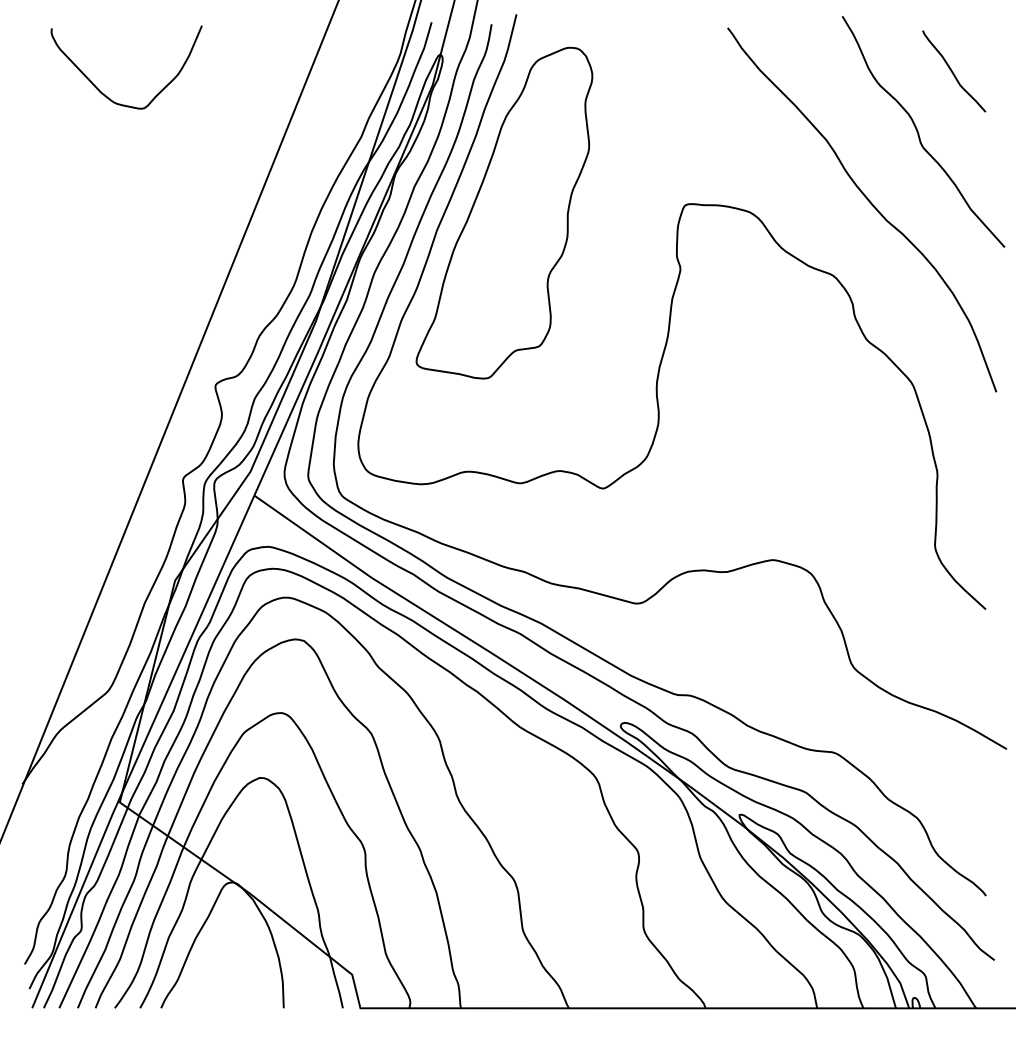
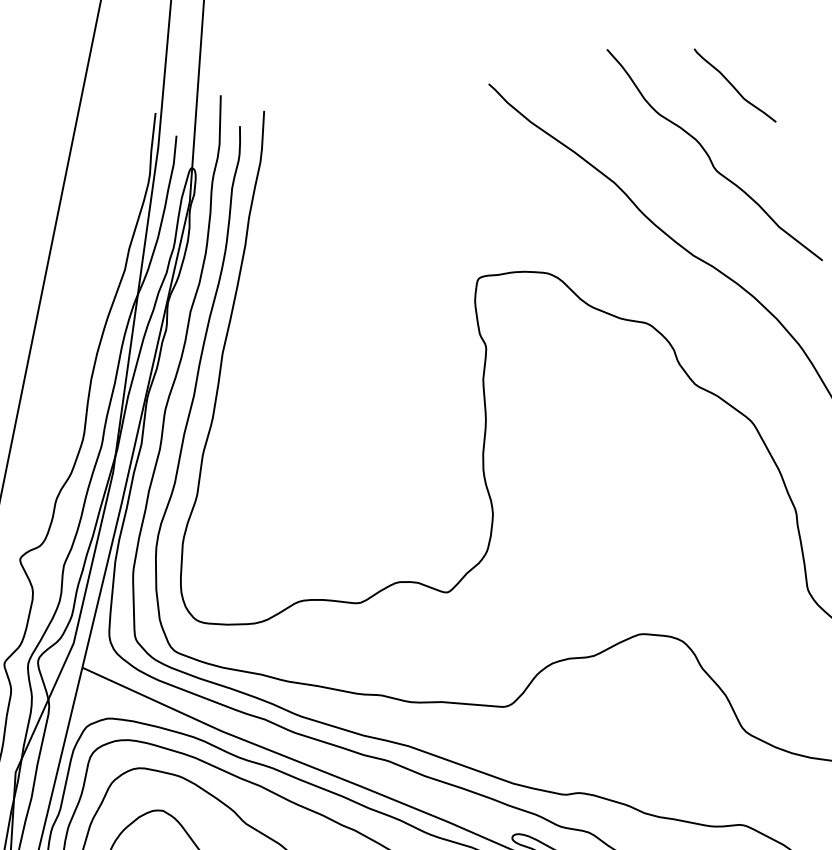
part: (504, 212) -> (290, 321), removed

